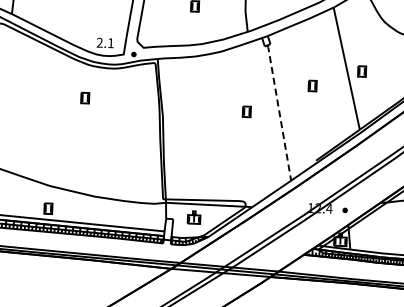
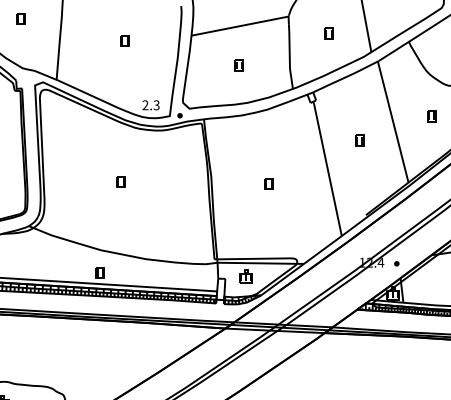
text: (110, 43) -> (156, 105), 2.1 -> 2.3
part: (361, 71) -> (431, 116), moved
part: (84, 97) -> (120, 181), moved
part: (246, 111) -> (268, 183), moved
line: (279, 112) -> (327, 168), dashed -> solid

